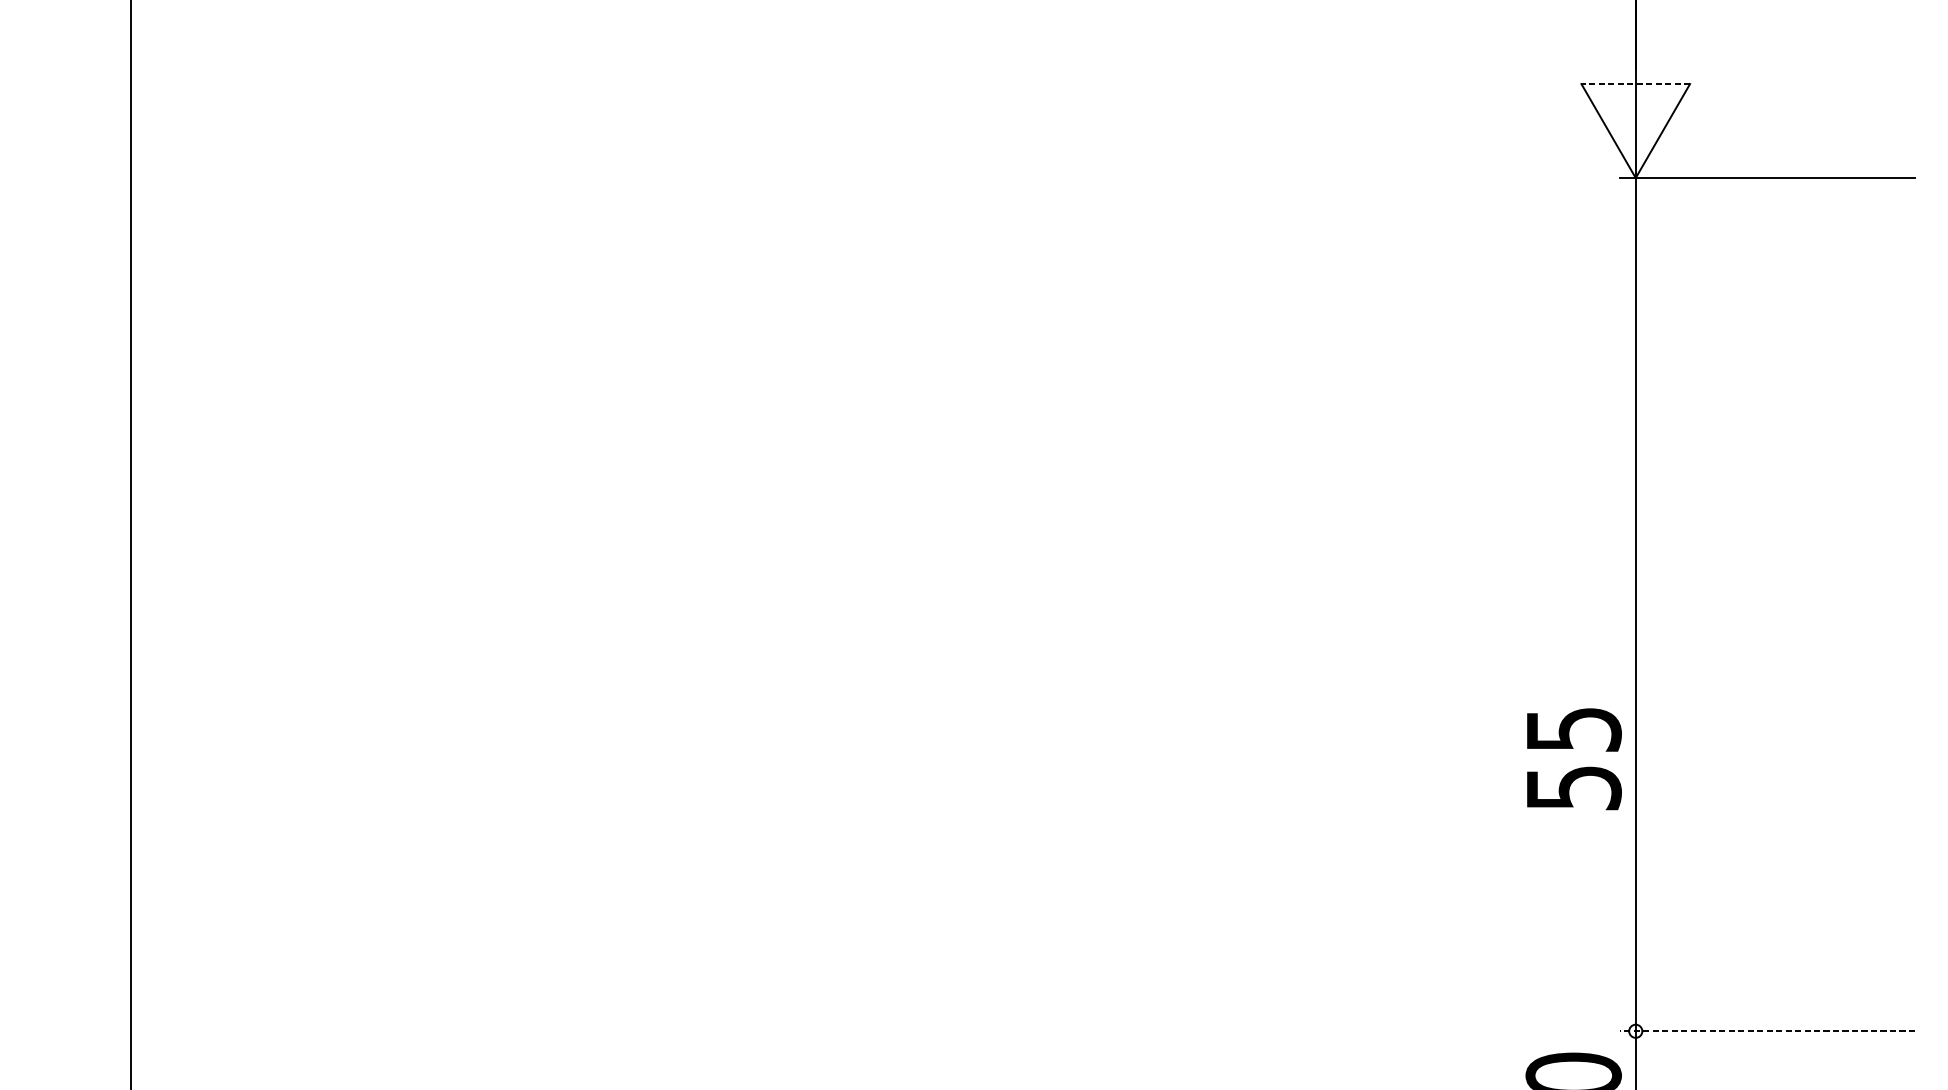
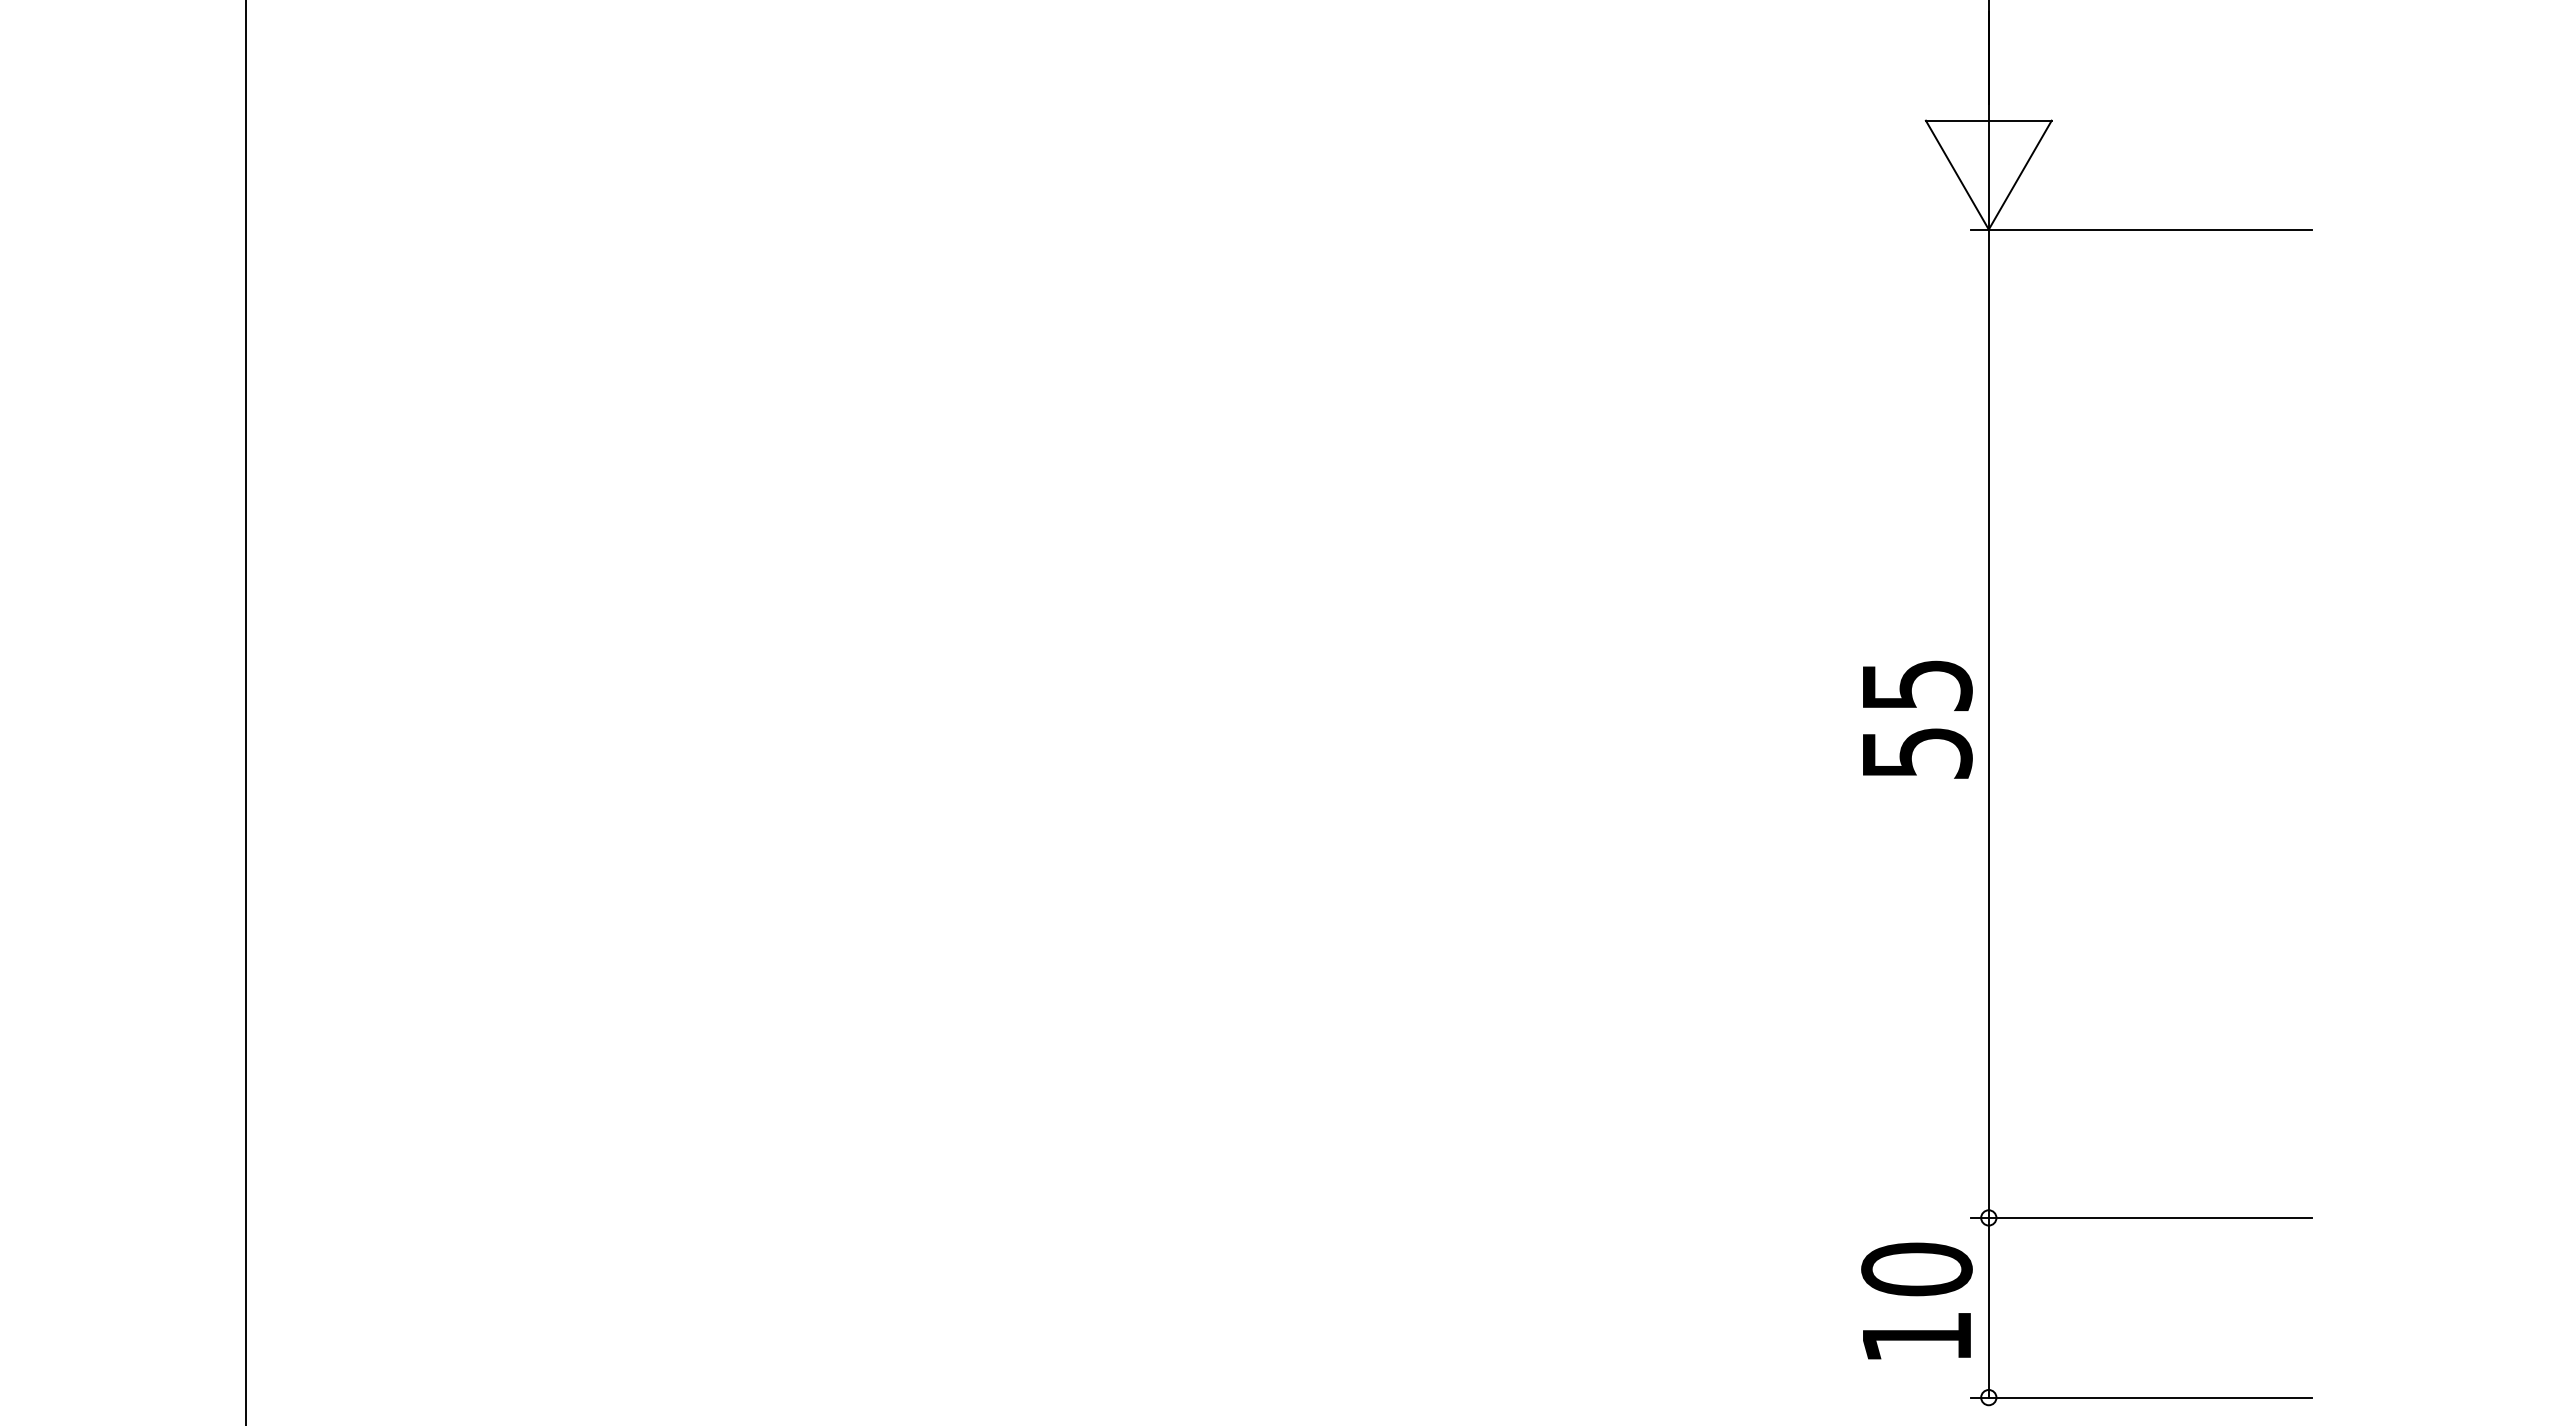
line: (1635, 83) -> (1988, 120), dashed -> solid
text: (1574, 758) -> (1917, 719), moved
line: (1767, 1030) -> (2141, 1217), dashed -> solid

